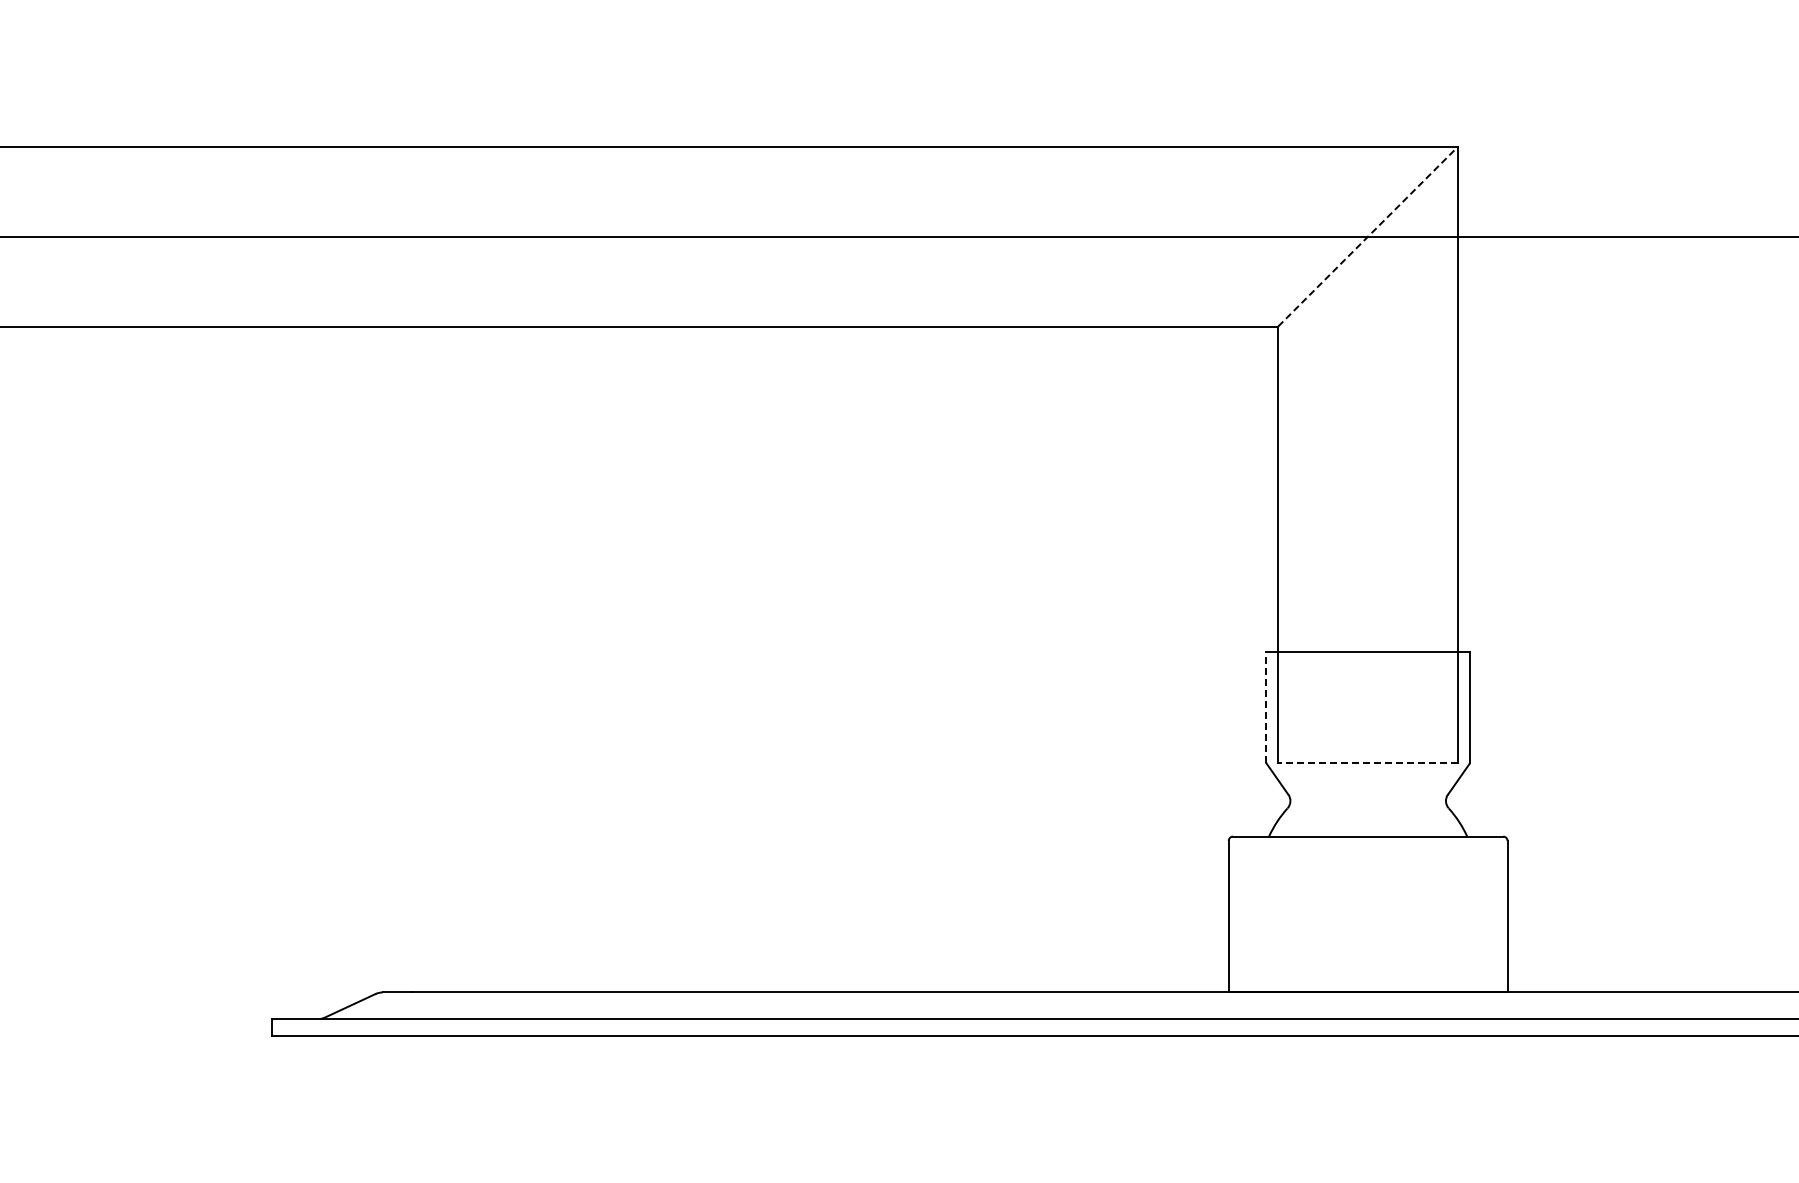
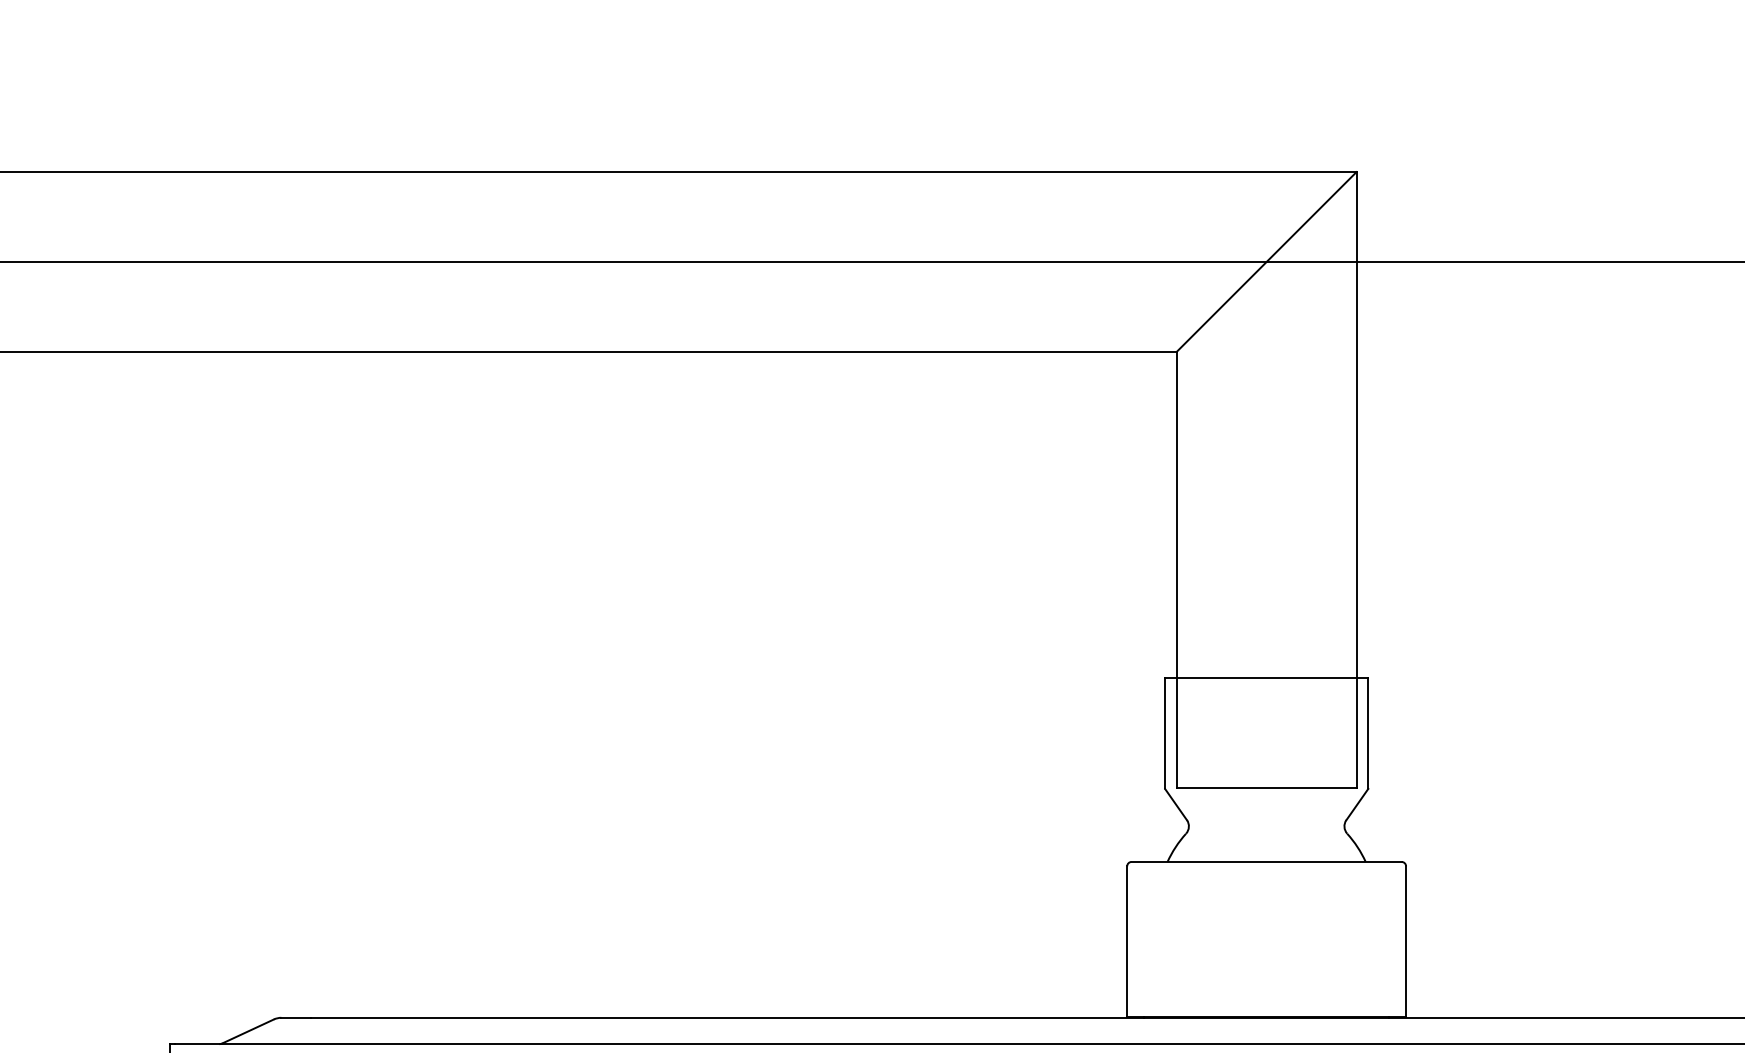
line: (1368, 236) -> (1266, 261), dashed -> solid
line: (1266, 707) -> (1164, 732), dashed -> solid
line: (1368, 762) -> (1266, 787), dashed -> solid

